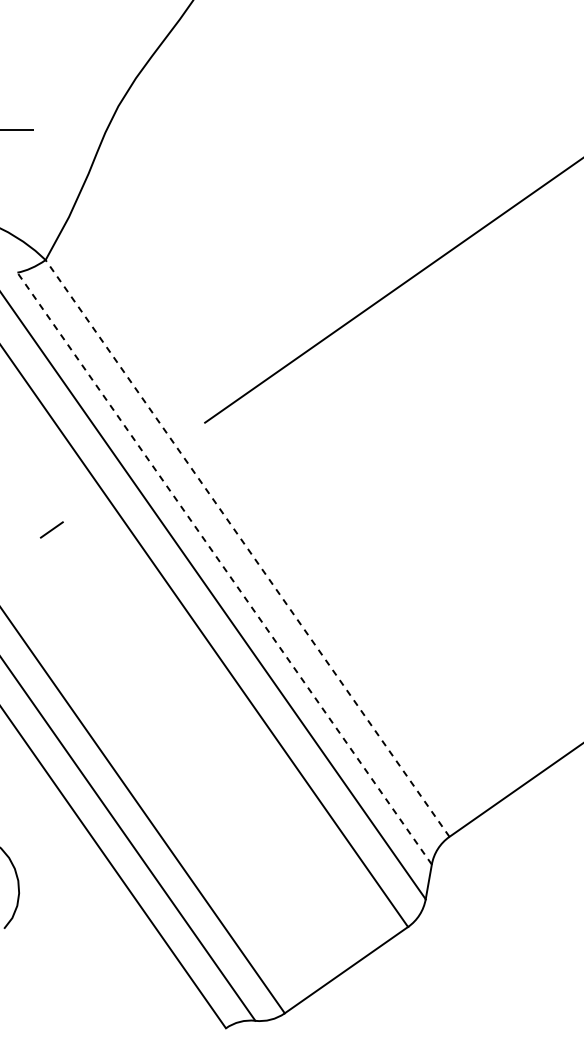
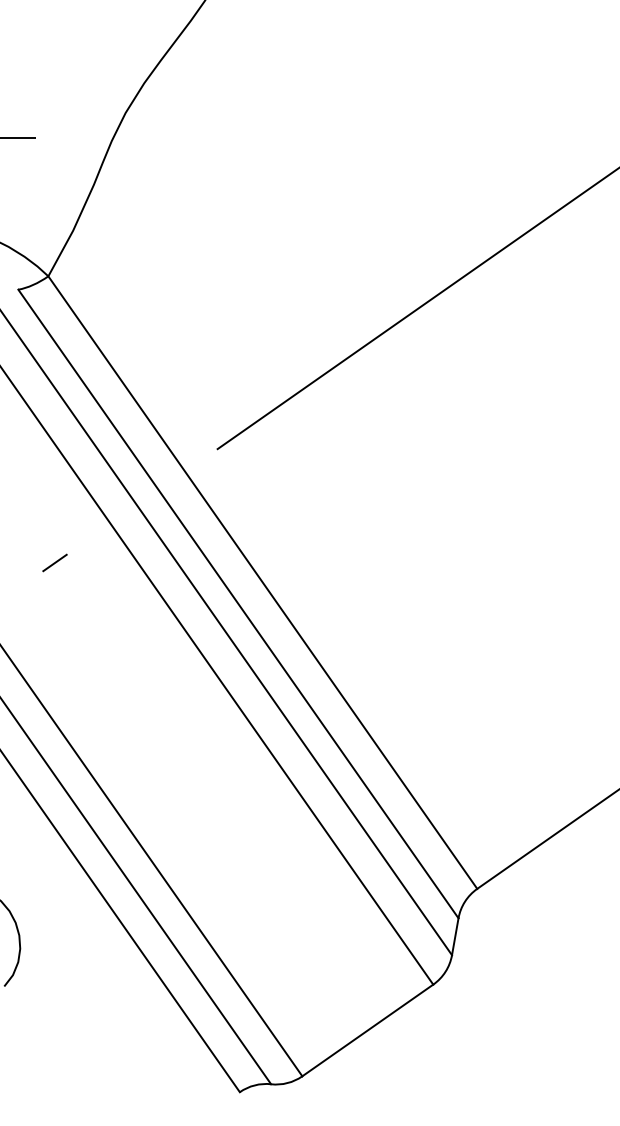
line: (247, 548) -> (262, 582), dashed -> solid
line: (224, 569) -> (238, 604), dashed -> solid

